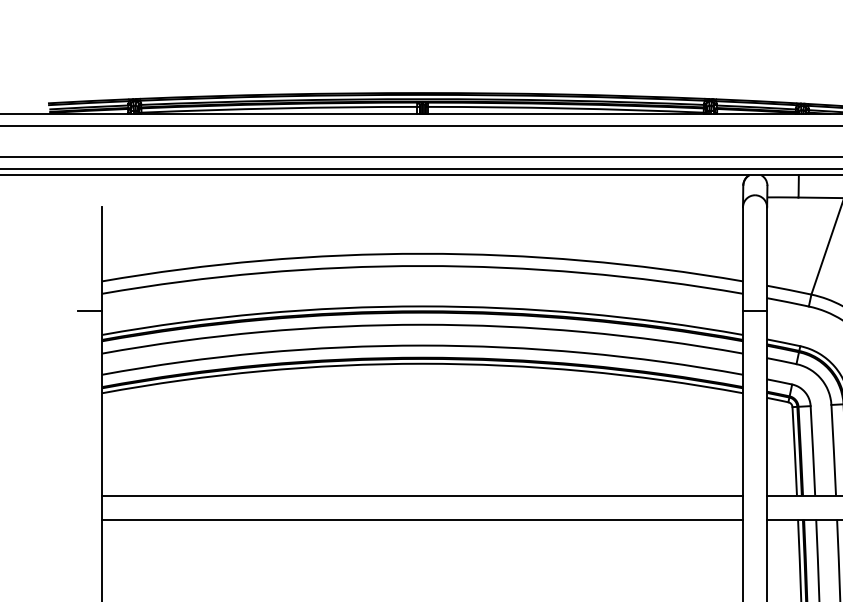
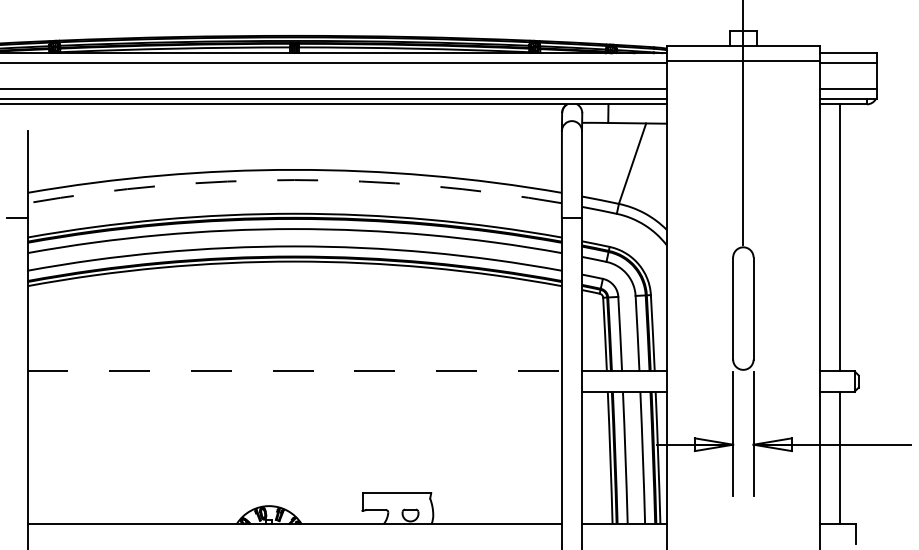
arc: (422, 266) -> (294, 180), solid -> dashed
line: (423, 495) -> (295, 371), solid -> dashed
line: (422, 519) -> (294, 391), removed

